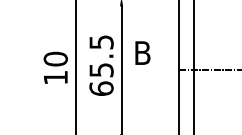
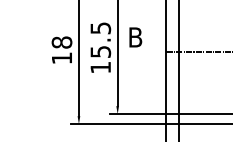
text: (56, 59) -> (62, 42), 10 -> 18
text: (101, 88) -> (100, 67), 65.5 -> 15.5

